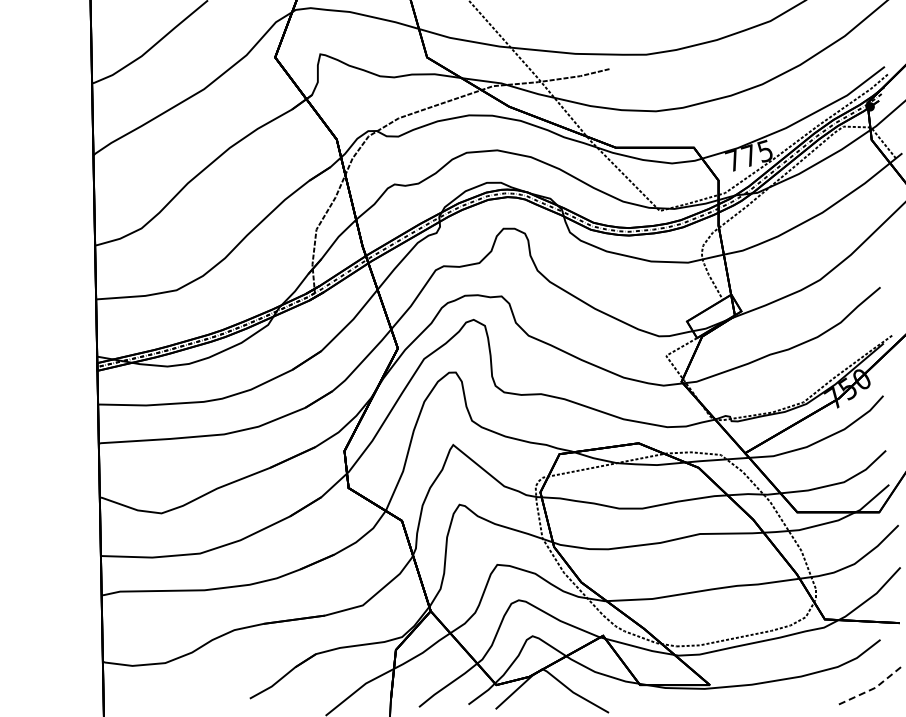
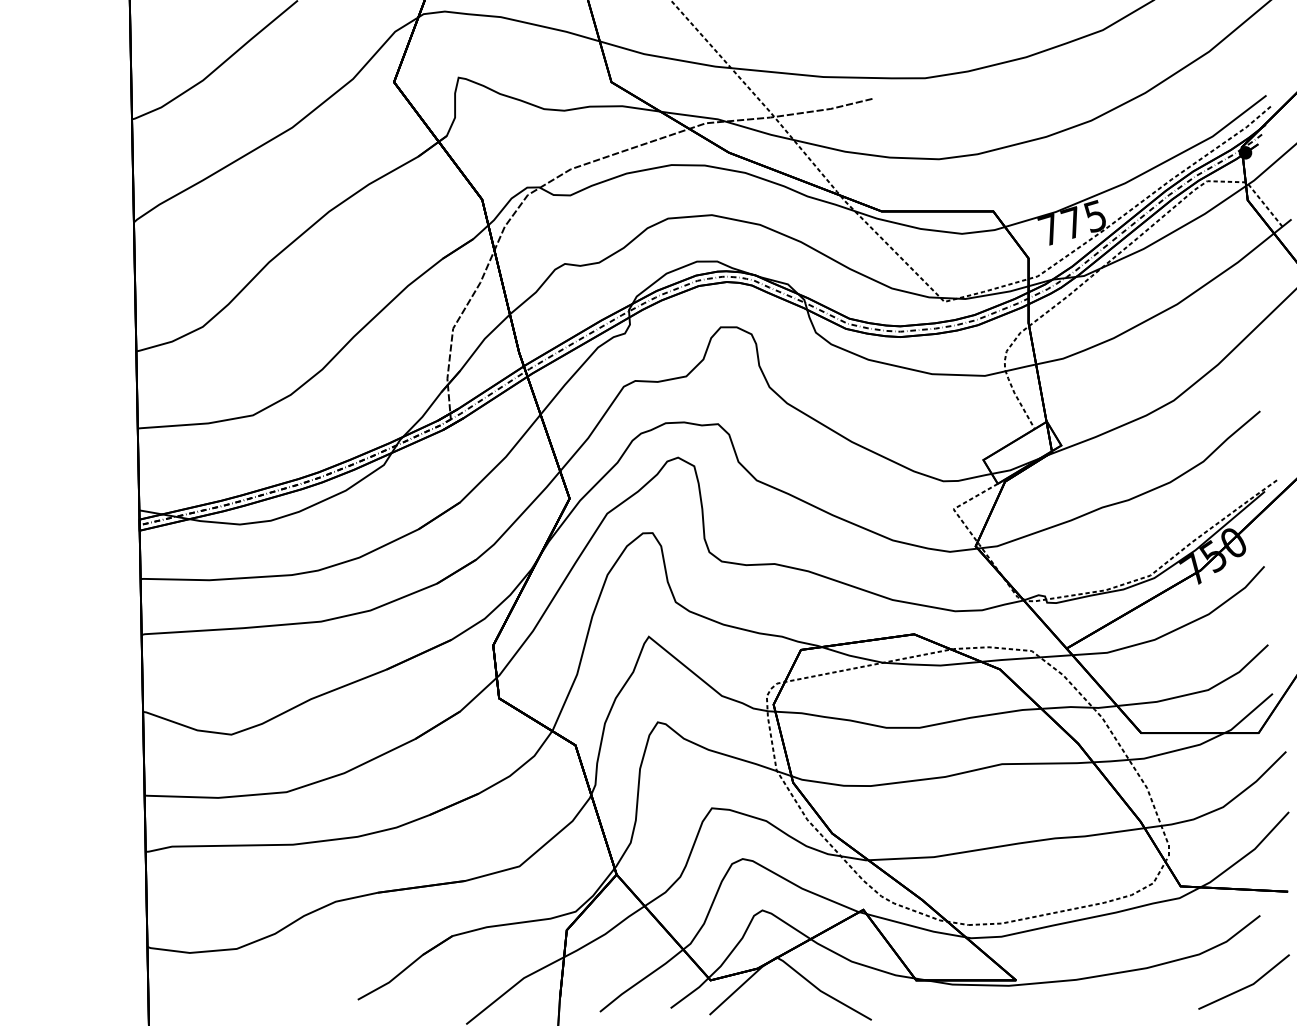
line: (871, 689) -> (1247, 986), dashed -> solid

